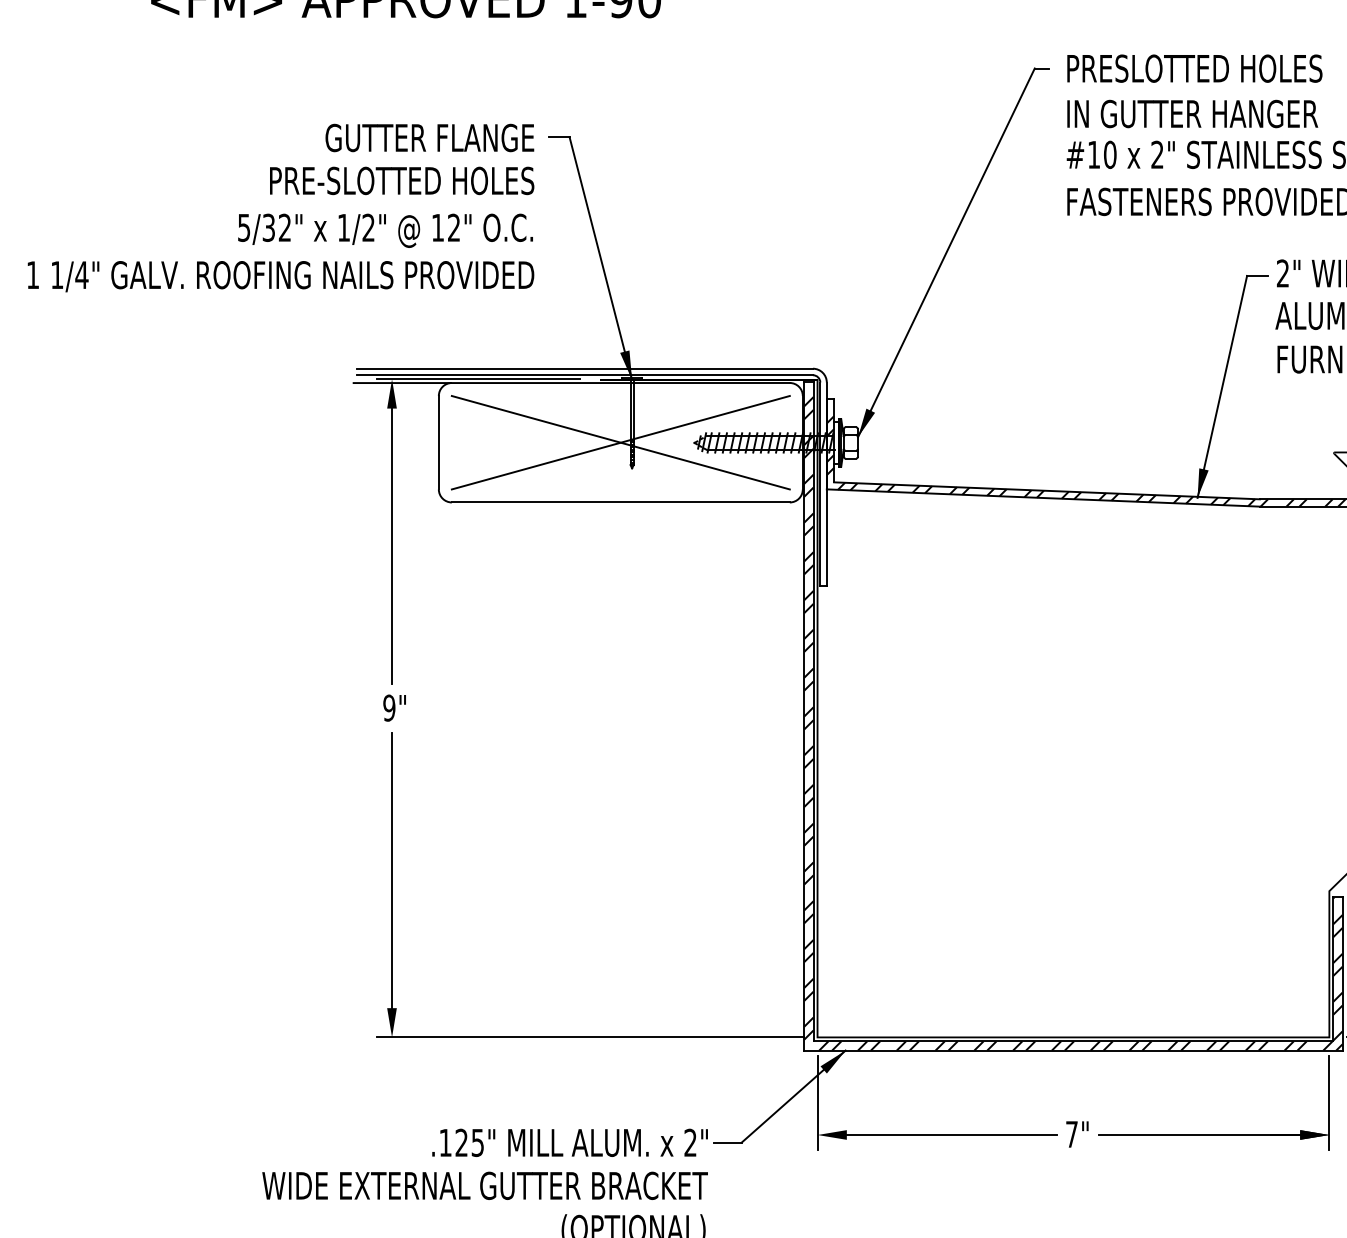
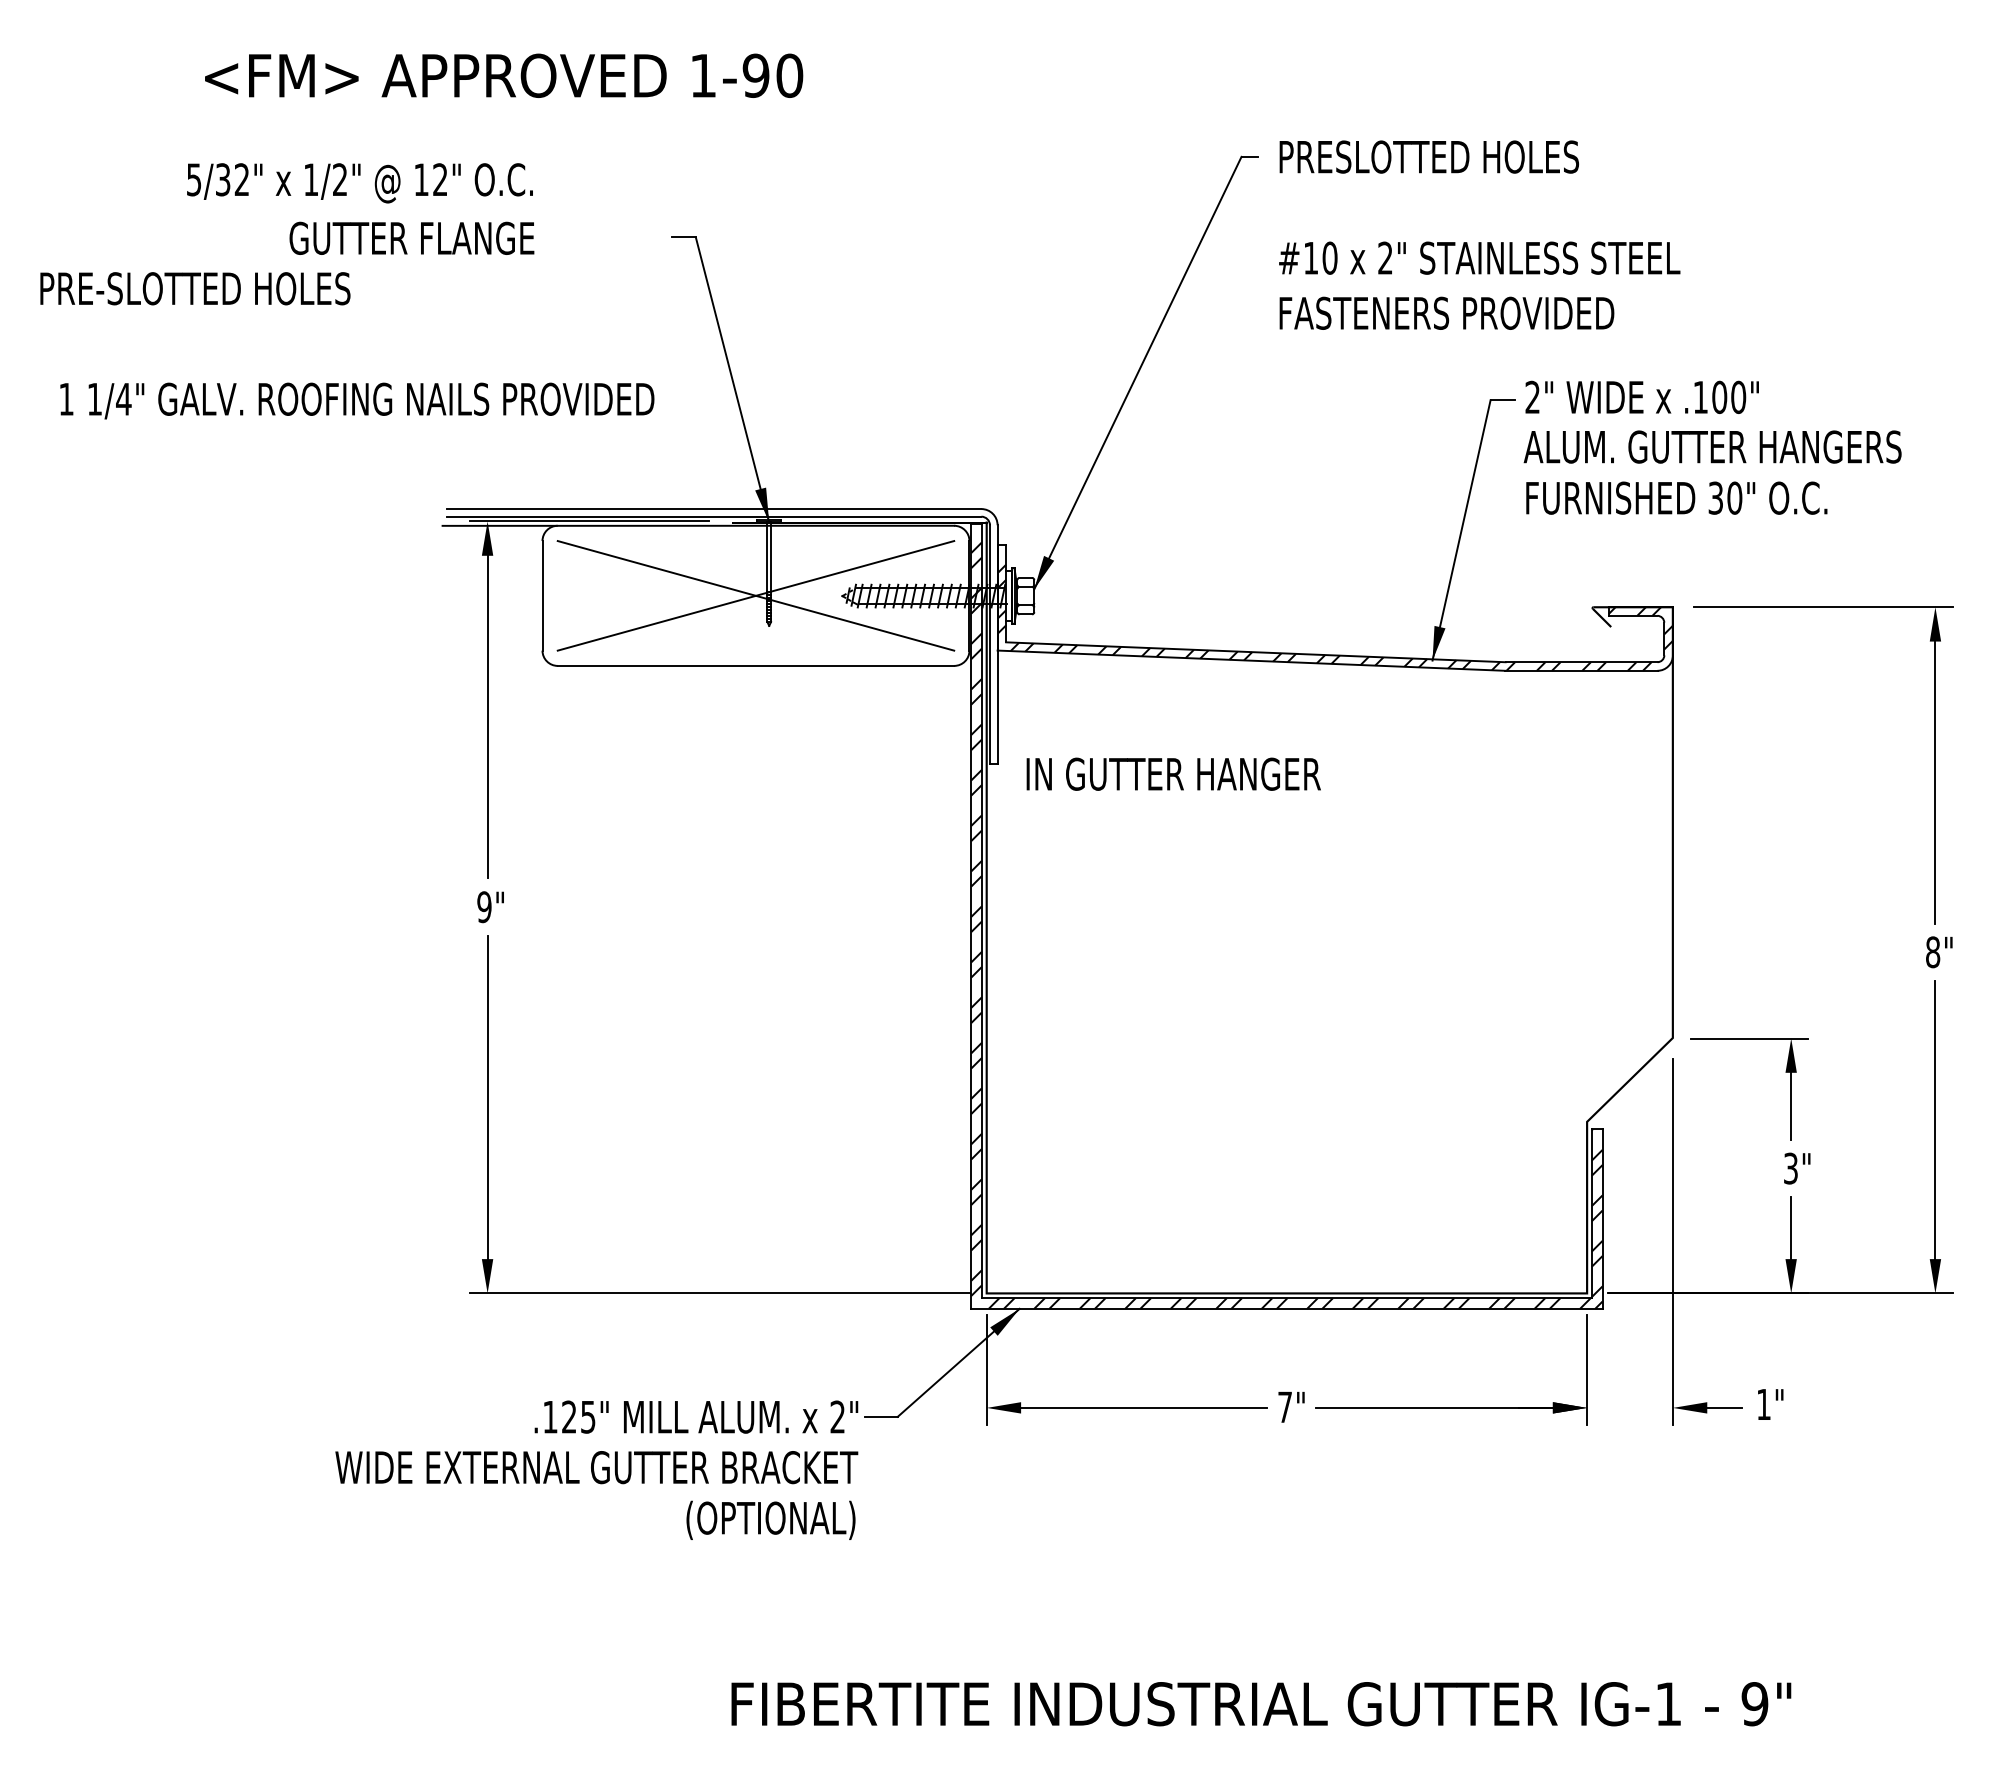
text: (1192, 113) -> (1173, 773), moved
text: (429, 137) -> (411, 237), moved
text: (402, 180) -> (195, 288), moved
text: (385, 231) -> (359, 183), moved

